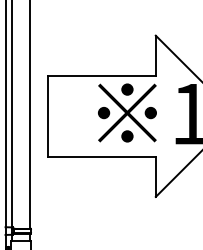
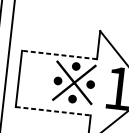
line: (102, 75) -> (59, 54), solid -> dashed
line: (102, 156) -> (53, 111), solid -> dashed

